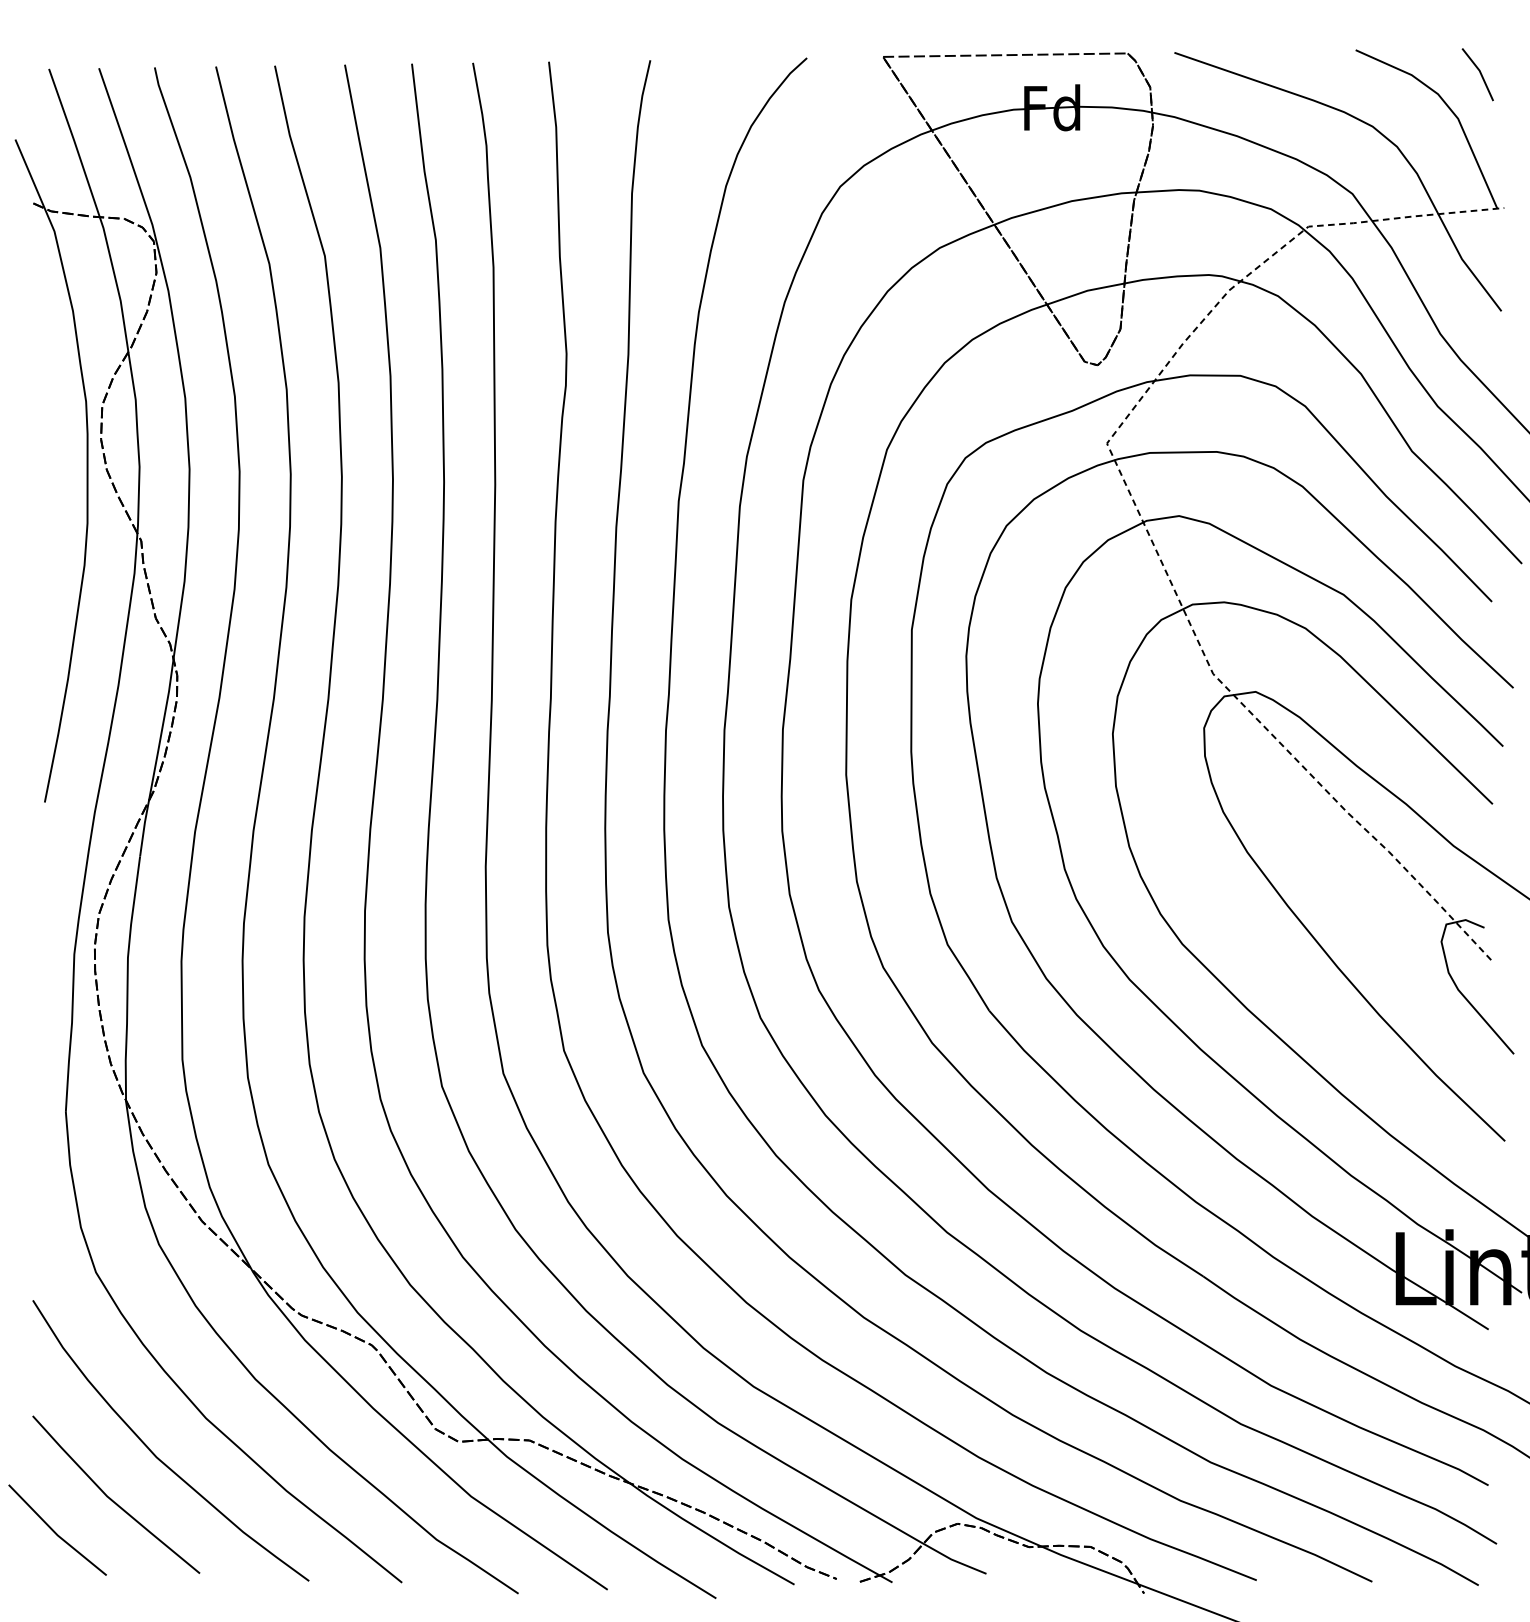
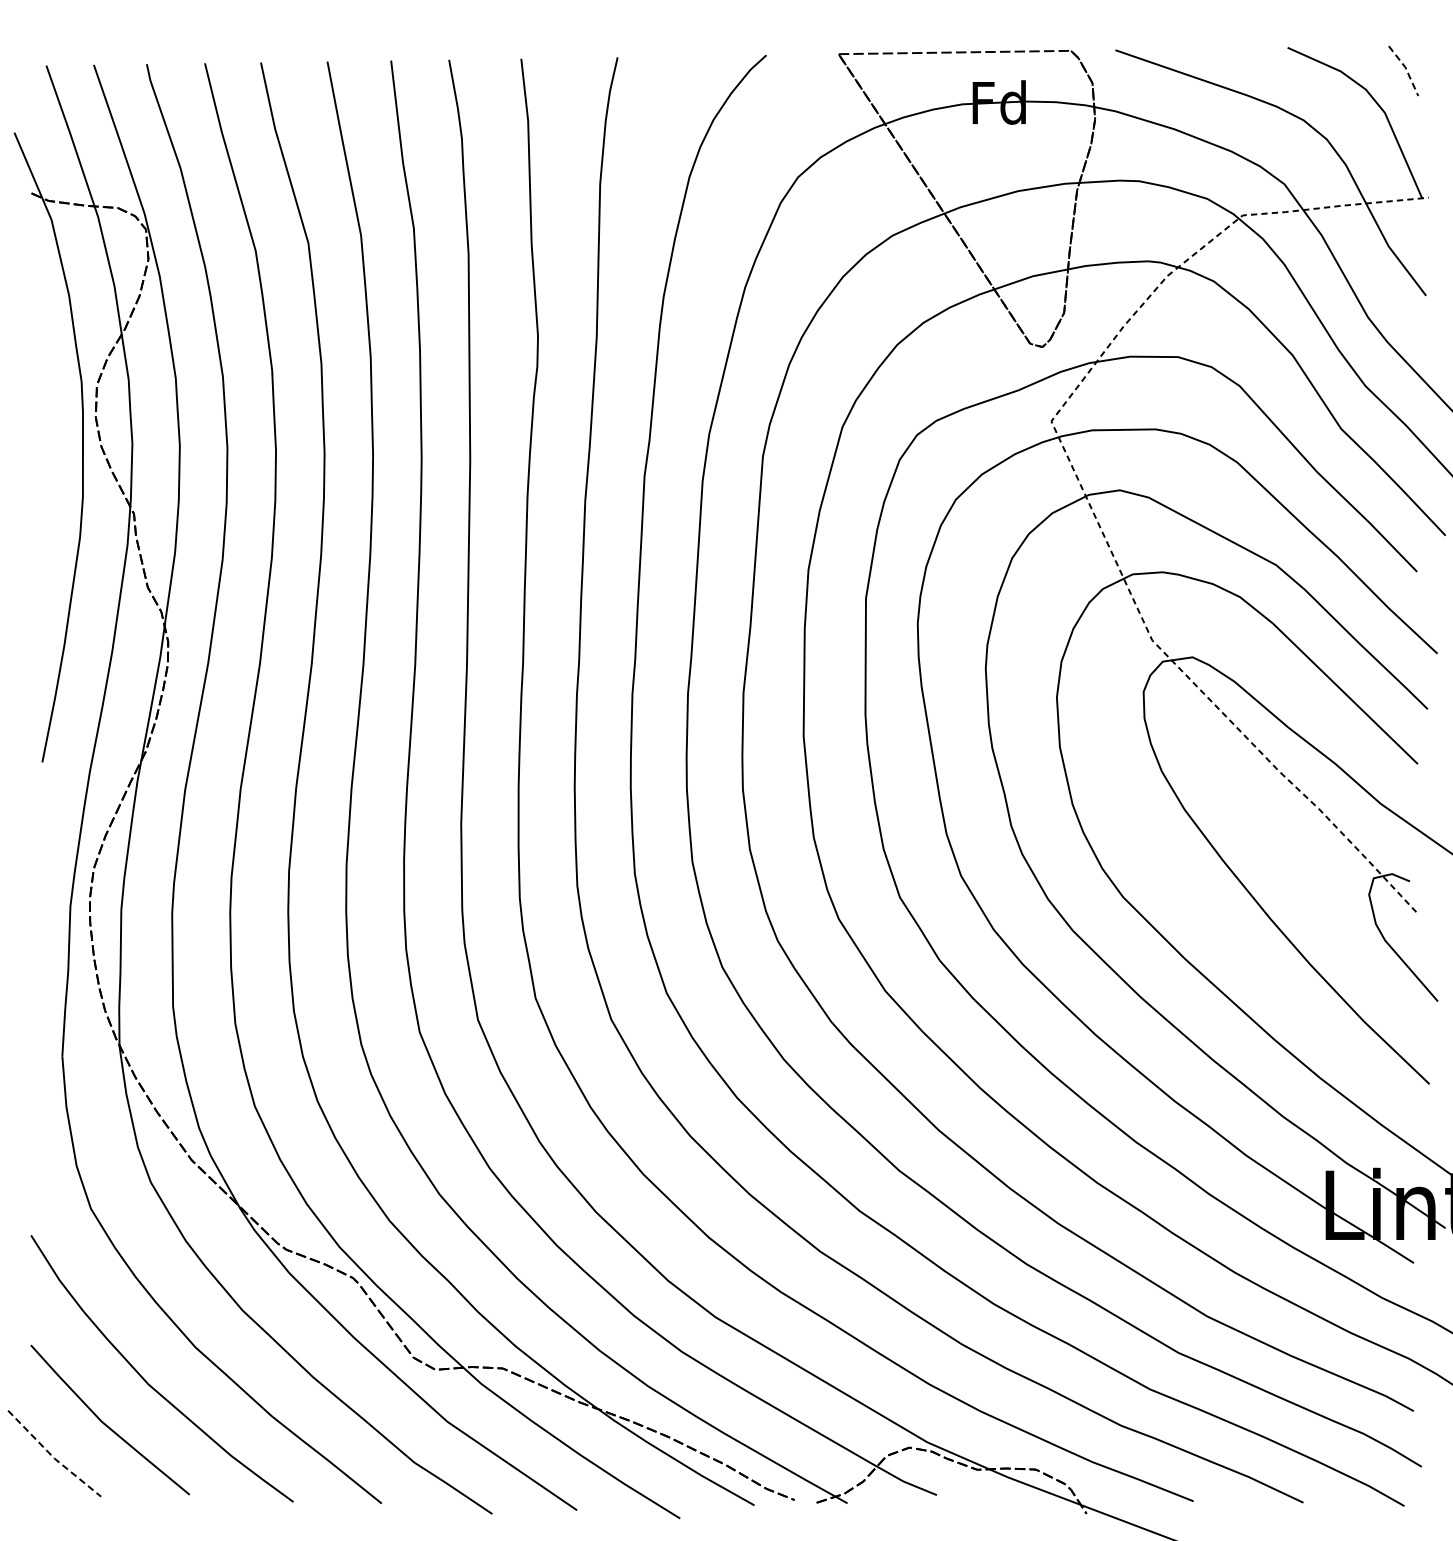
line: (1480, 73) -> (1406, 69), solid -> dashed
line: (56, 1534) -> (53, 1457), solid -> dashed

